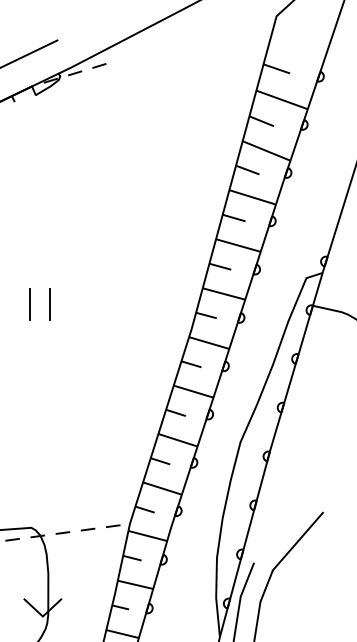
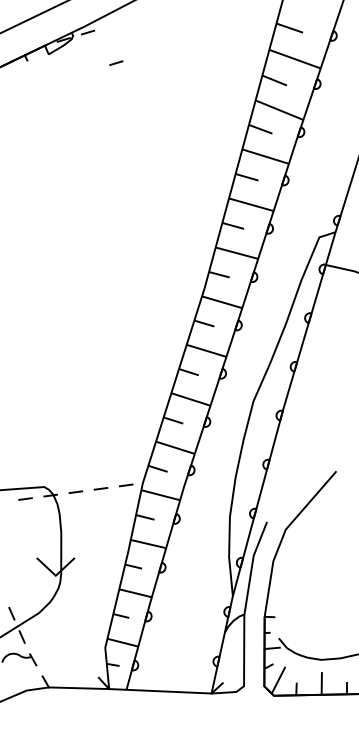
line: (99, 65) -> (116, 62), moved
line: (30, 304) -> (43, 263), removed
line: (50, 304) -> (63, 263), removed

